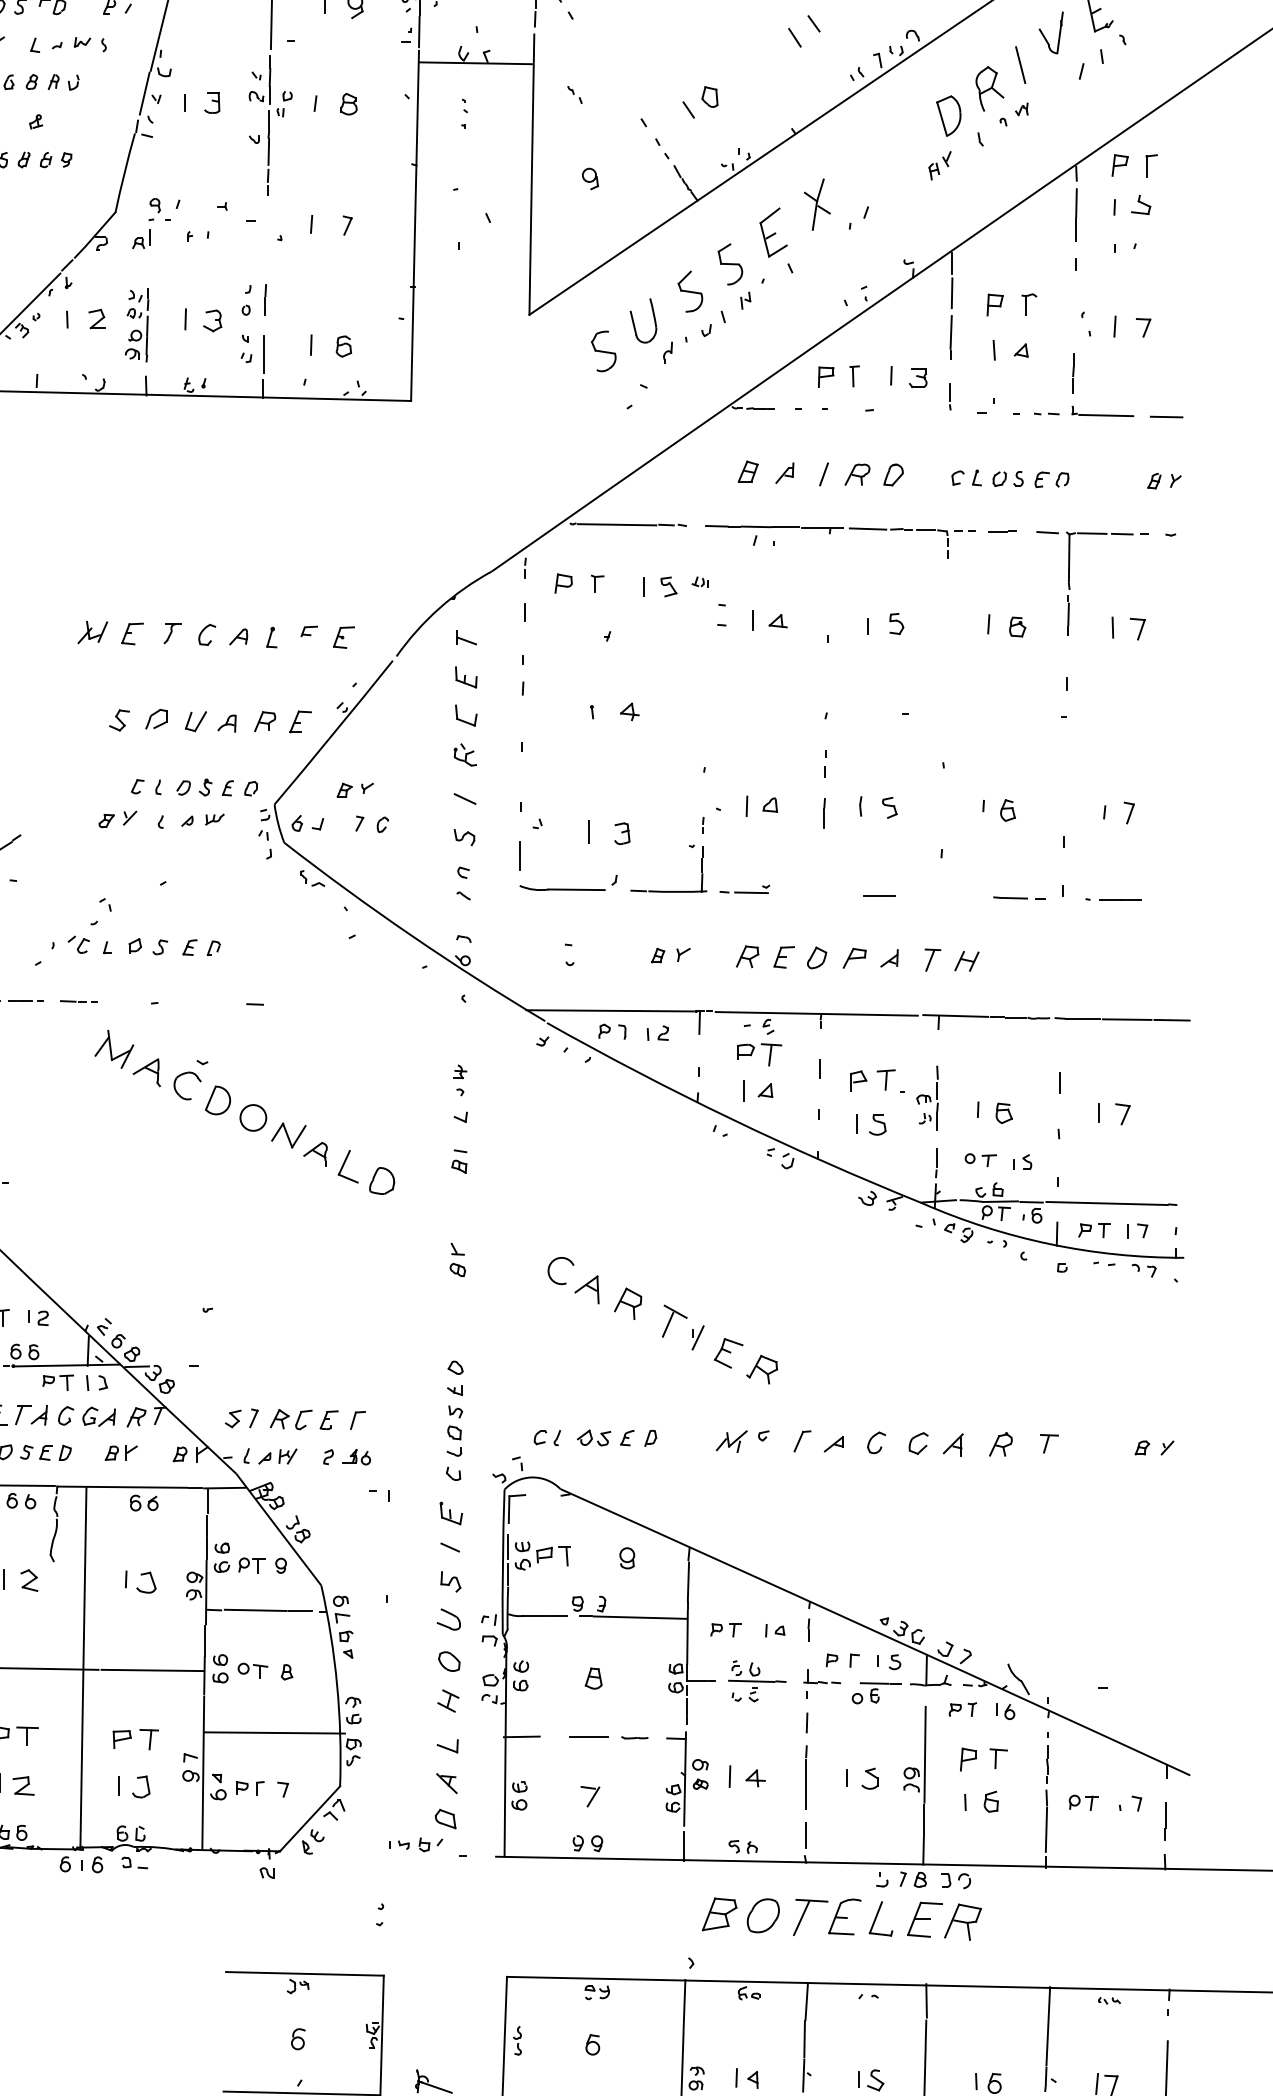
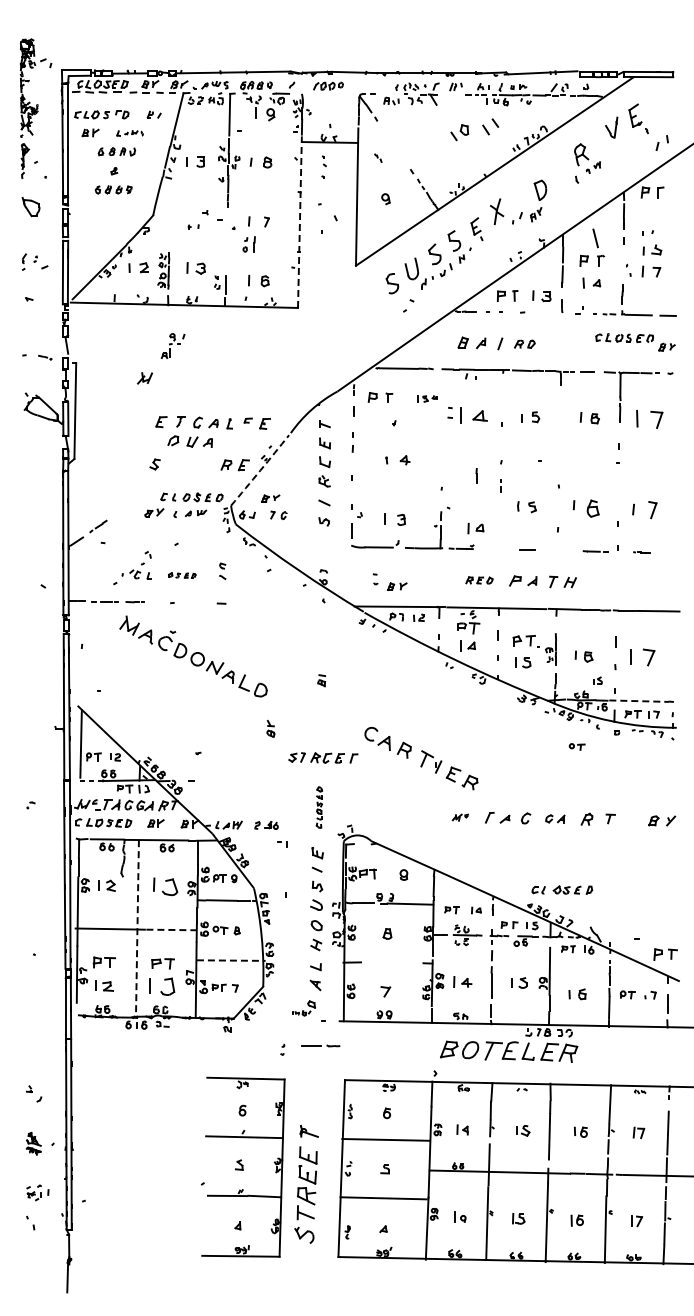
part: (67, 44) -> (129, 133), size x0.7
part: (1089, 63) -> (661, 142), moved
line: (1020, 65) -> (595, 238), moved
part: (699, 102) -> (459, 132), moved
part: (465, 112) -> (324, 166), size x1.6
part: (944, 136) -> (538, 200), moved
part: (1132, 204) -> (652, 249), moved
part: (154, 222) -> (172, 345), moved
line: (414, 226) -> (299, 222), solid -> dashed
part: (775, 238) -> (476, 228), size x0.7
part: (252, 300) -> (248, 244), moved
part: (873, 475) -> (524, 344), size x0.7
part: (1010, 479) -> (624, 338), moved
part: (675, 585) -> (427, 398), size x0.6
part: (769, 620) -> (473, 415), size x1.6
part: (1128, 628) -> (649, 419), size x1.6
part: (91, 632) -> (144, 378), moved
part: (189, 720) -> (189, 441), moved
arc: (334, 732) -> (260, 470), solid -> dashed
part: (761, 806) -> (475, 528), moved
part: (997, 810) -> (585, 508), size x1.6
line: (824, 812) -> (476, 475), moved
part: (1118, 812) -> (644, 509), size x1.6
part: (463, 881) -> (222, 570), moved
part: (1112, 900) -> (641, 552), size x0.6
part: (175, 946) -> (182, 575), size x0.6
part: (671, 955) -> (397, 586), moved
part: (781, 957) -> (479, 580), size x0.6
part: (461, 1093) -> (322, 647), removed
part: (244, 1112) -> (193, 656), moved
part: (1114, 1114) -> (642, 657), size x1.6
part: (979, 1159) -> (576, 746), moved
line: (1108, 1204) -> (639, 701), solid -> dashed
part: (457, 1259) -> (270, 728), moved
part: (295, 1418) -> (323, 757), moved
part: (454, 1420) -> (319, 807), size x0.7
part: (595, 1436) -> (562, 889), moved
part: (742, 1440) -> (460, 817), size x0.6
part: (936, 1442) -> (555, 818), size x0.7
part: (1154, 1447) -> (662, 820), size x1.4
part: (140, 1581) -> (165, 886), size x1.6
line: (83, 1667) -> (137, 928), solid -> dashed
line: (152, 1669) -> (171, 929), solid -> dashed
line: (275, 1732) -> (231, 960), solid -> dashed
part: (608, 1736) -> (320, 1045), moved
part: (983, 1759) -> (665, 954), moved
part: (134, 1787) -> (162, 987), size x1.6
part: (422, 1830) -> (303, 1008), size x0.7

